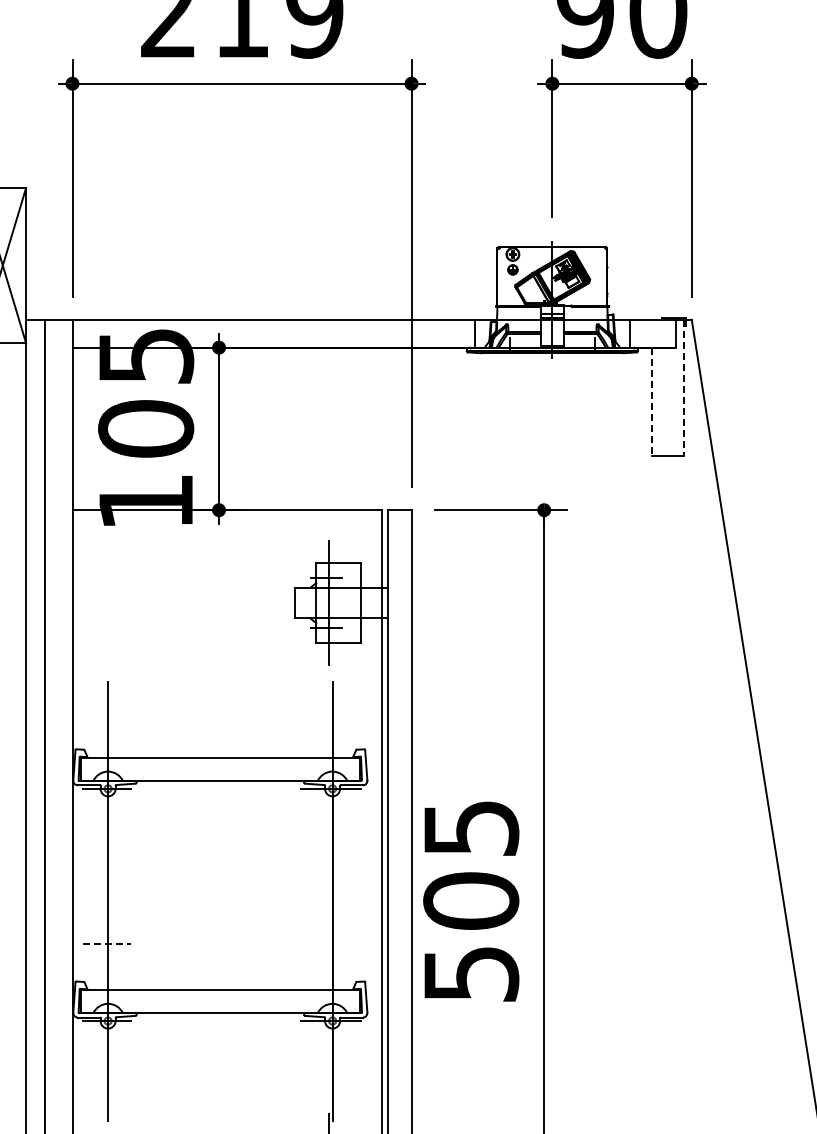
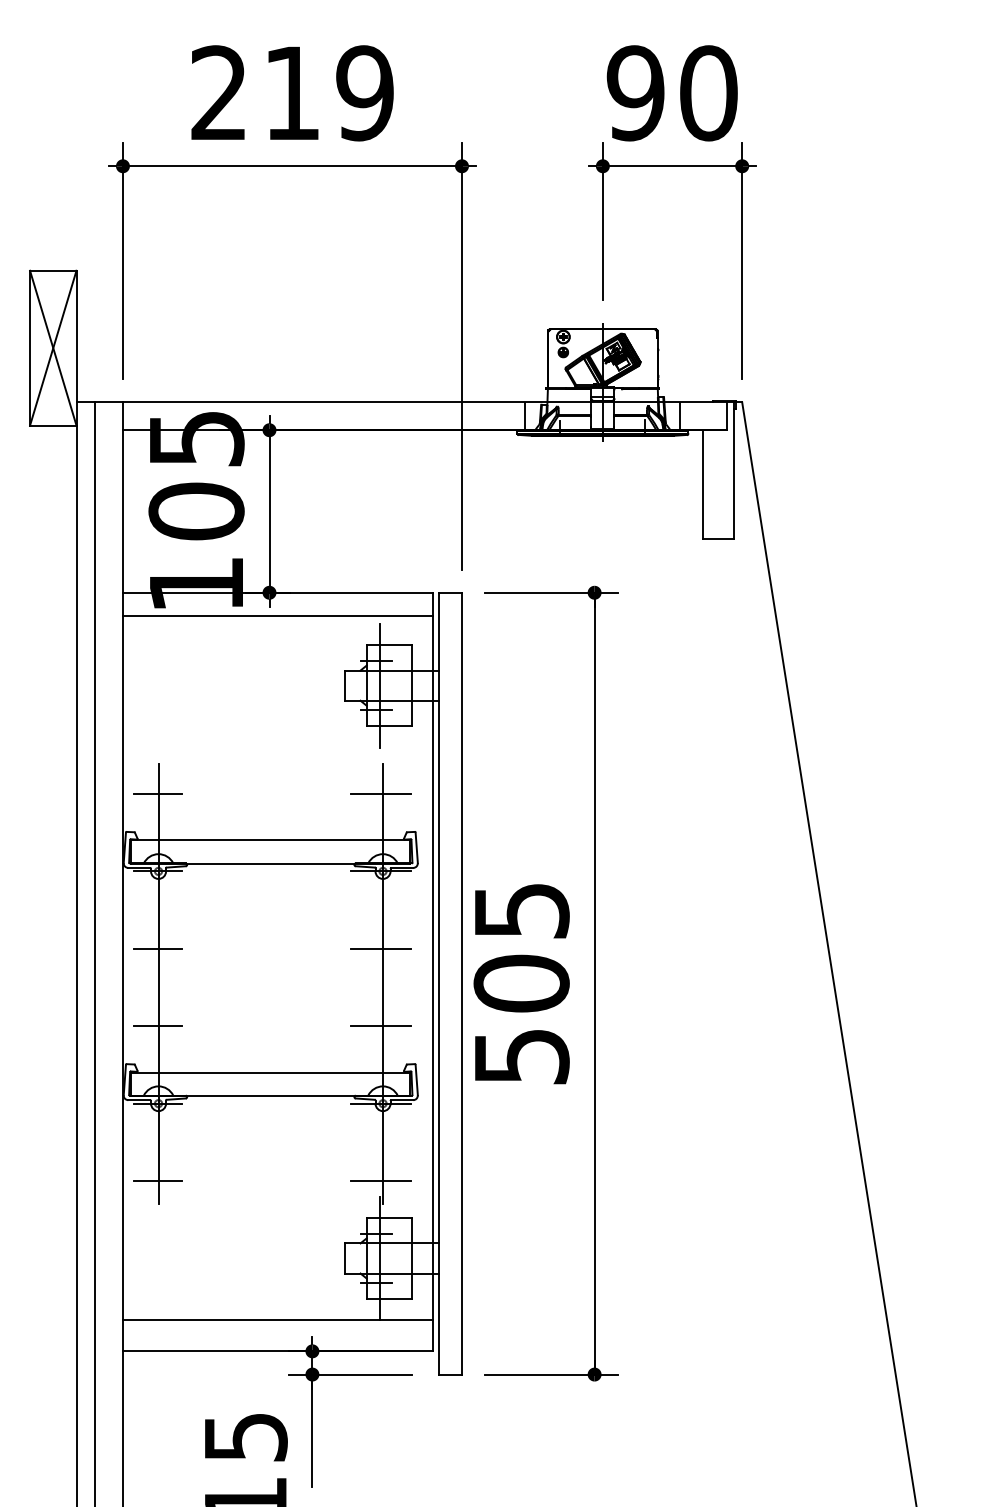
line: (684, 387) -> (734, 470), dashed -> solid
line: (652, 401) -> (702, 484), dashed -> solid
line: (227, 533) -> (277, 616), added
line: (107, 711) -> (157, 794), added
line: (331, 711) -> (381, 794), added
line: (107, 865) -> (157, 948), added
line: (331, 865) -> (381, 948), added
line: (107, 943) -> (157, 1026), dashed -> solid
line: (331, 943) -> (381, 1026), added
line: (107, 1098) -> (157, 1181), added
line: (331, 1098) -> (381, 1181), added

